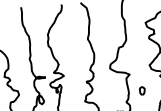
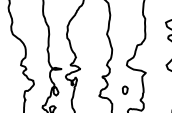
part: (142, 90) -> (125, 89), moved

